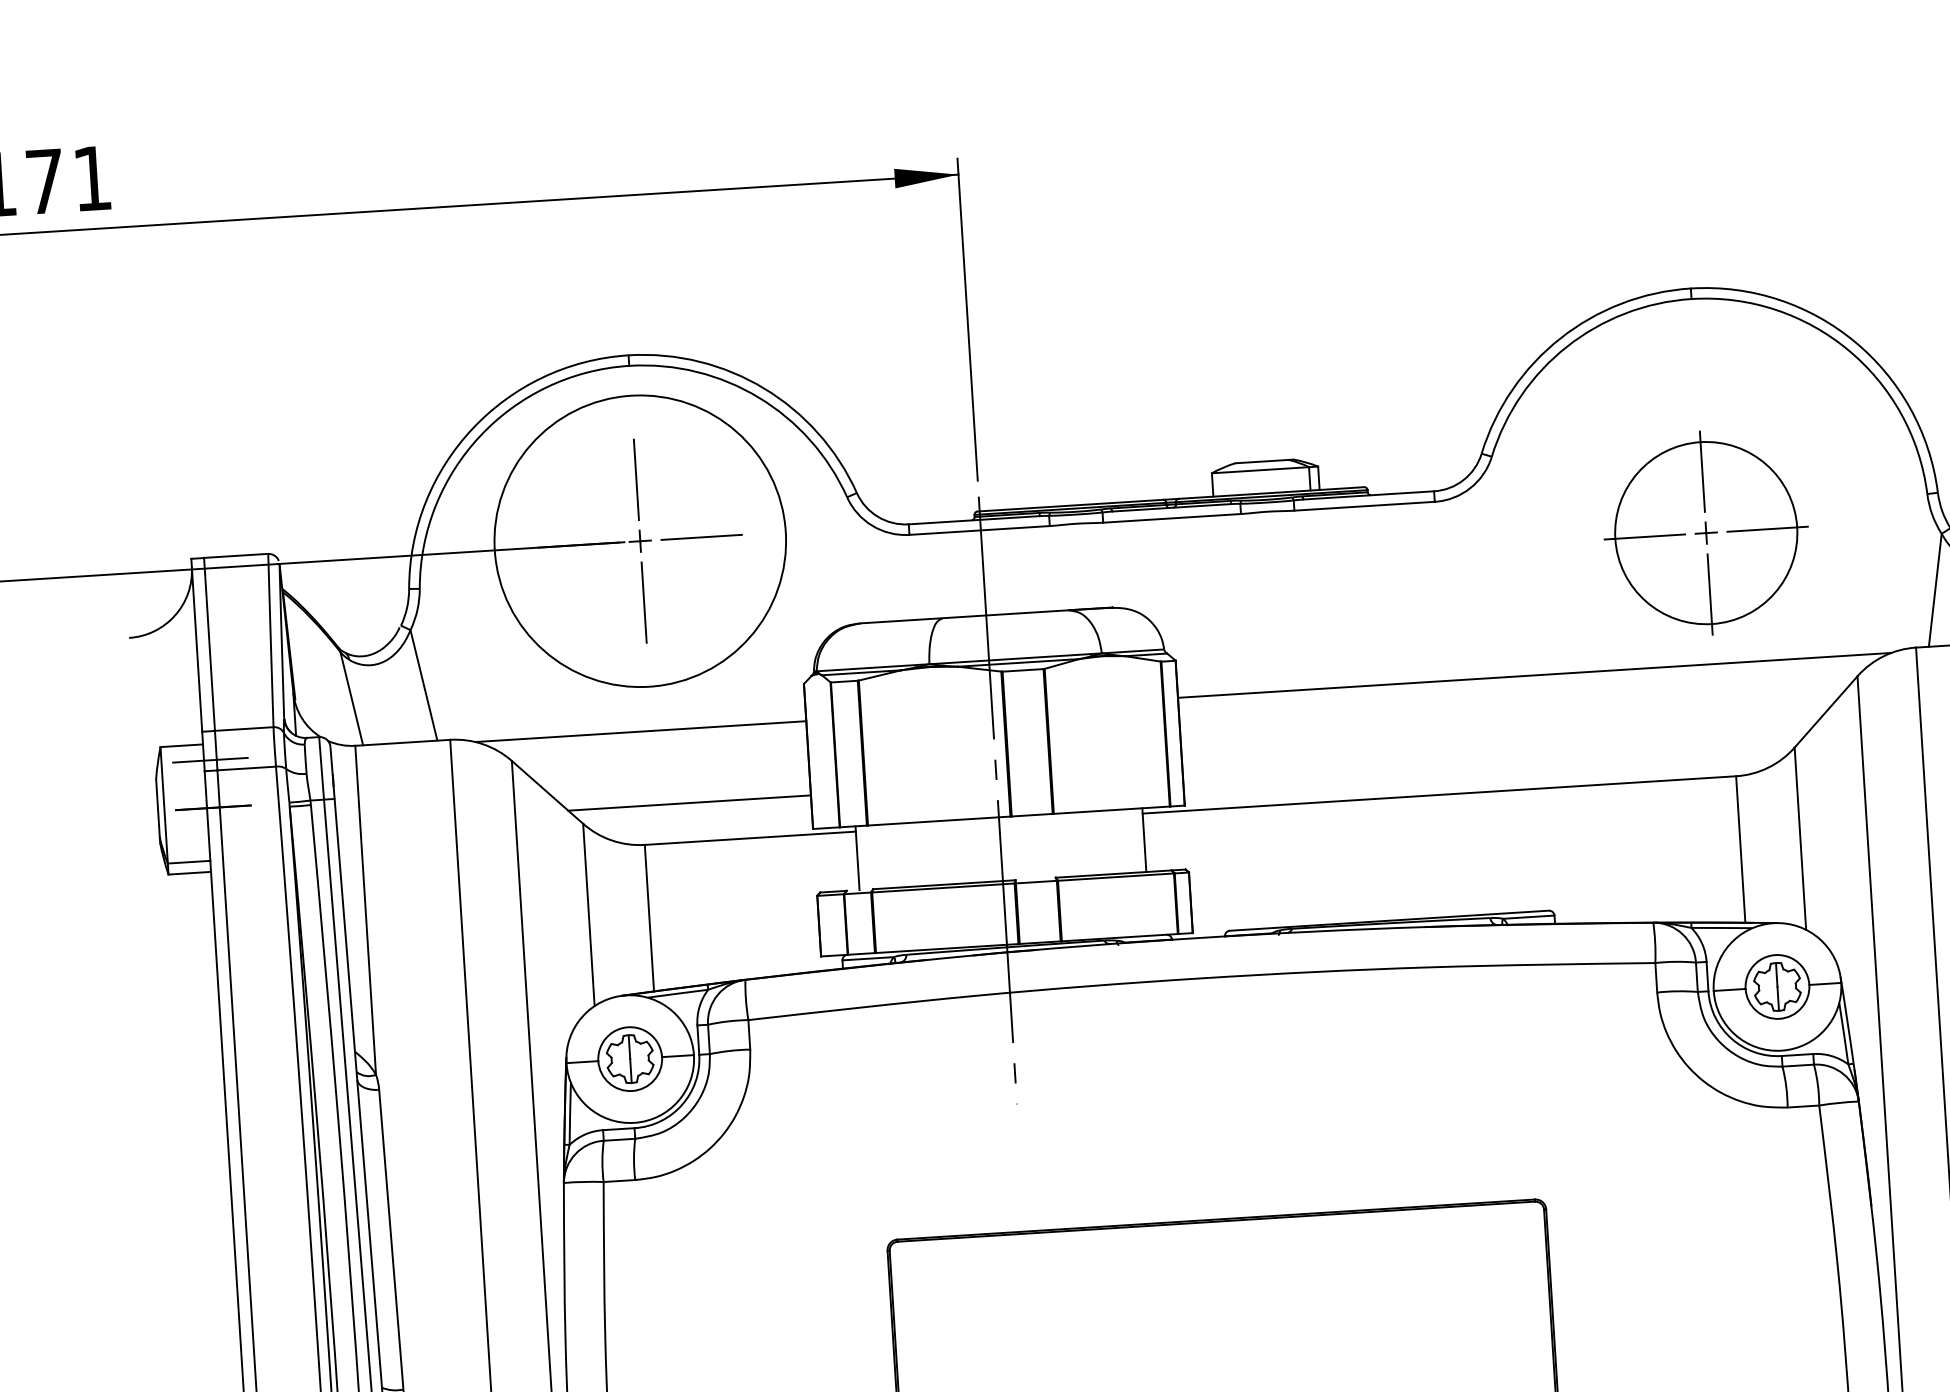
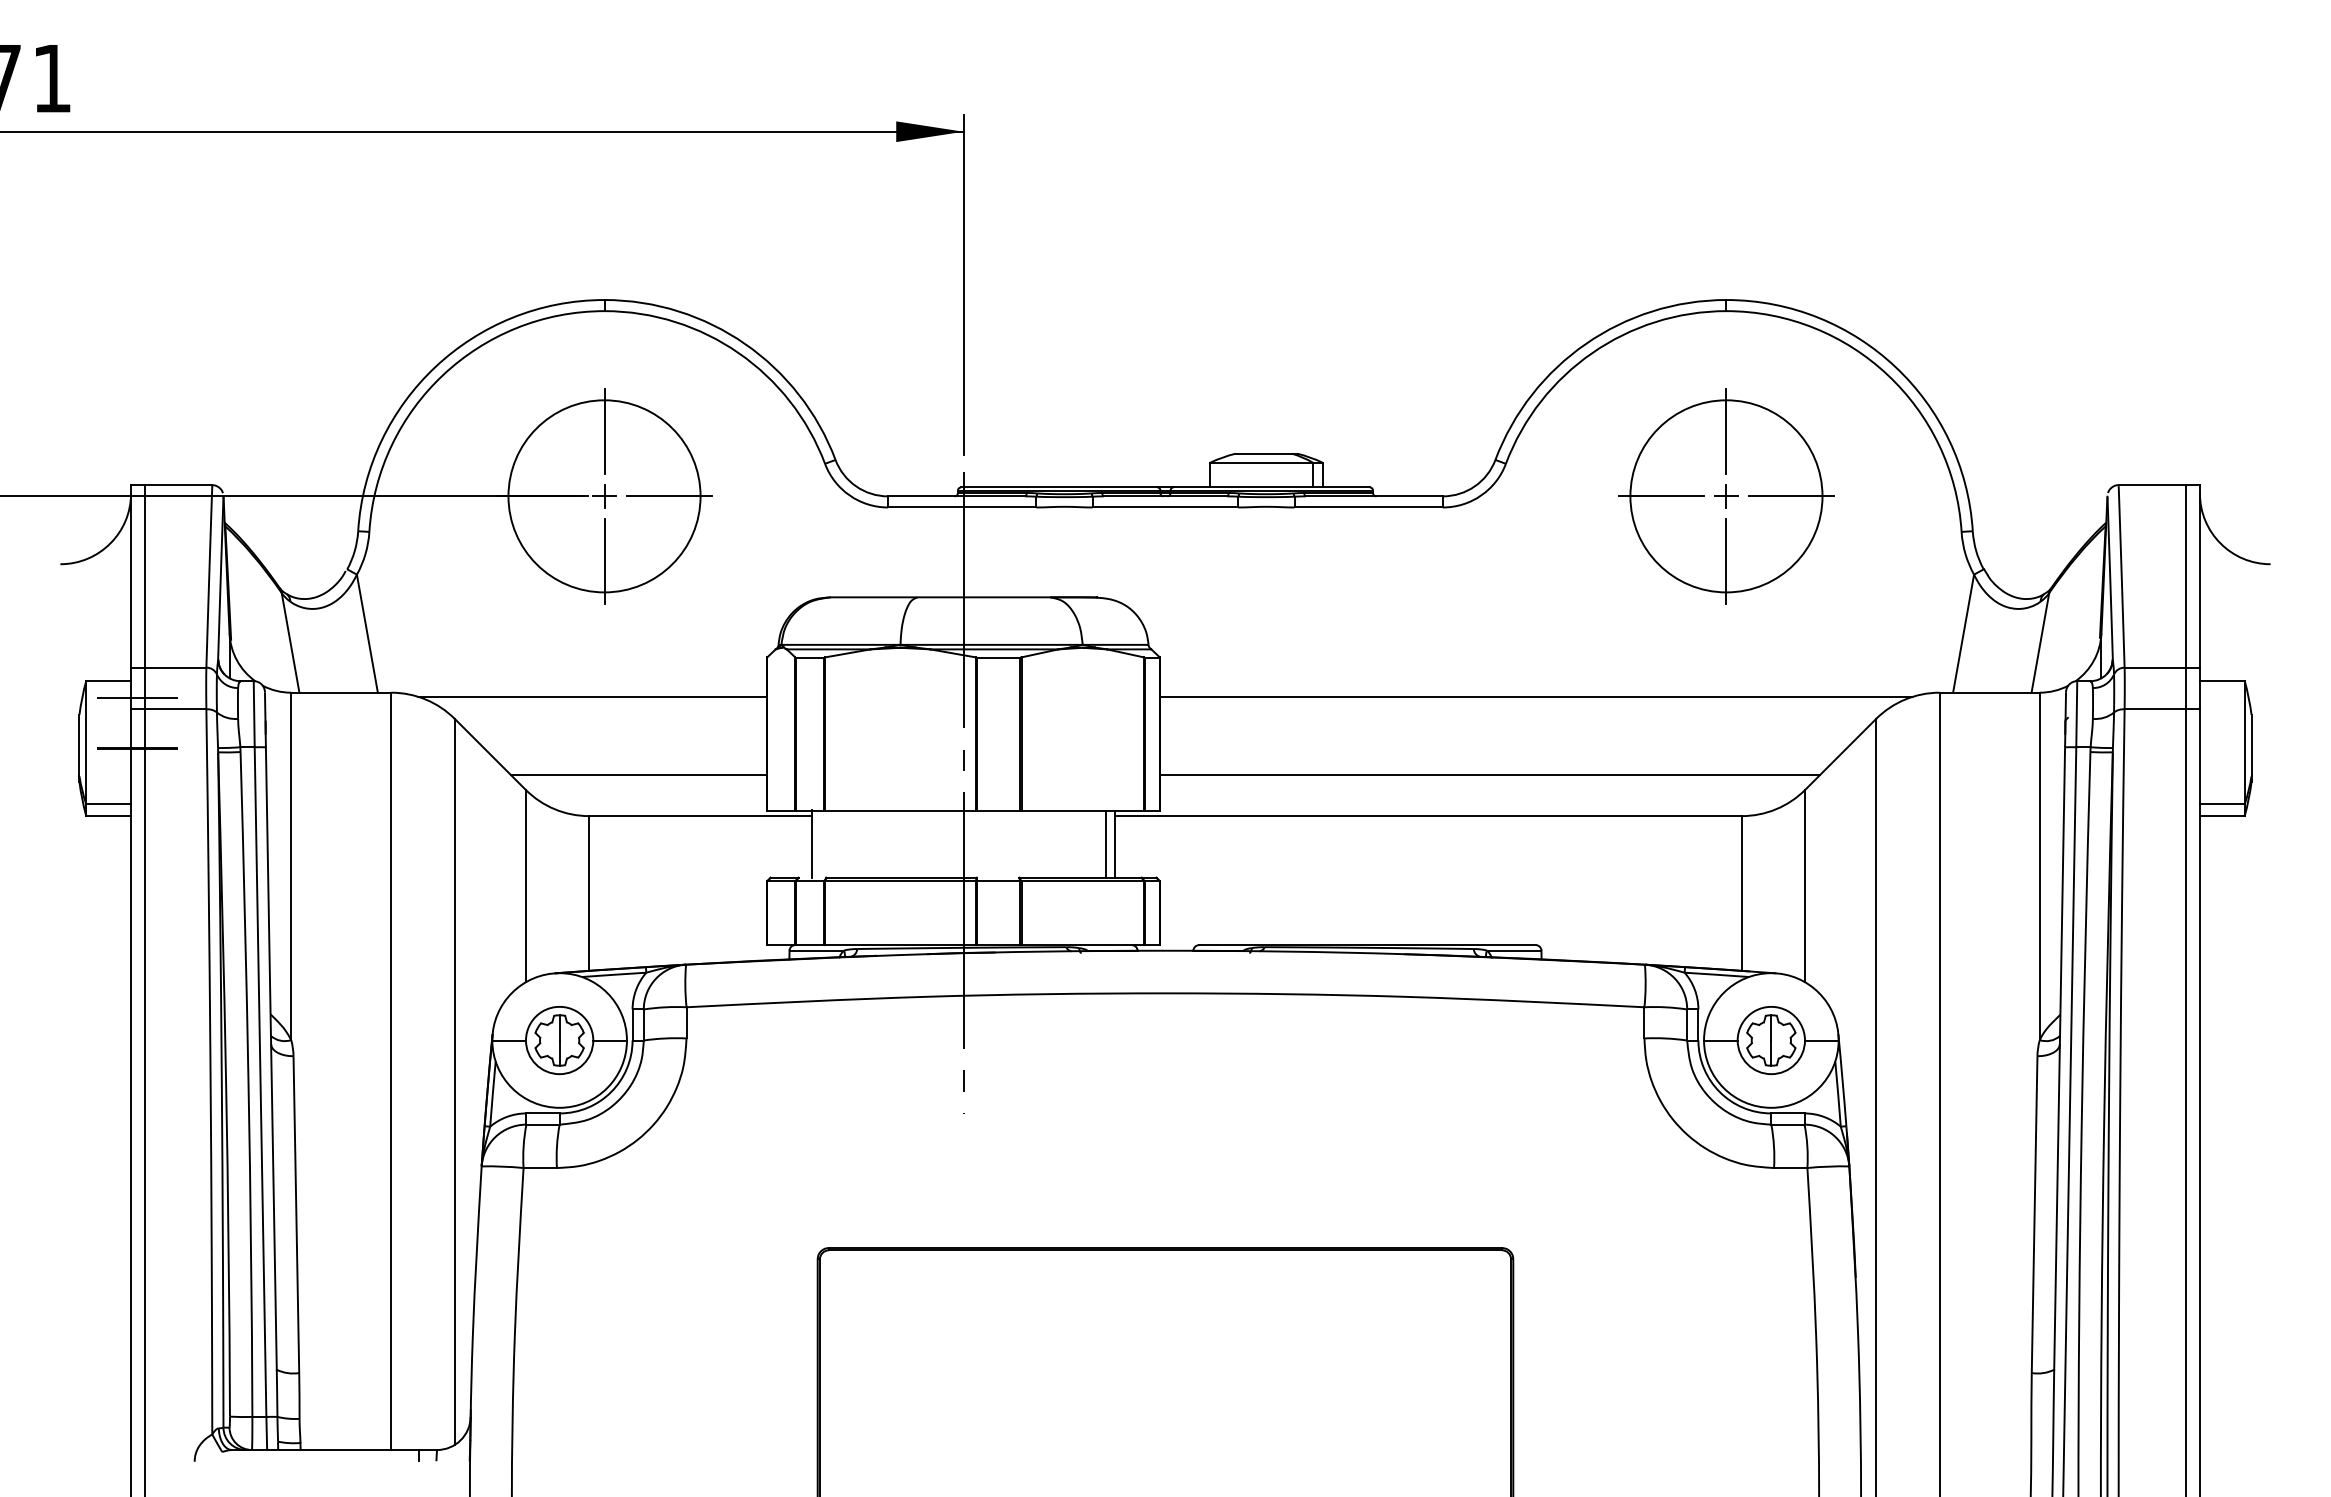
part: (1706, 533) -> (1726, 496), moved
circle: (640, 541) -> (604, 496), size x0.62
line: (1494, 752) -> (1489, 775), added
line: (1135, 840) -> (1105, 843), added

